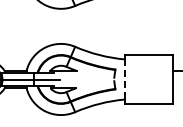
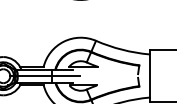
line: (124, 79) -> (149, 76), dashed -> solid

